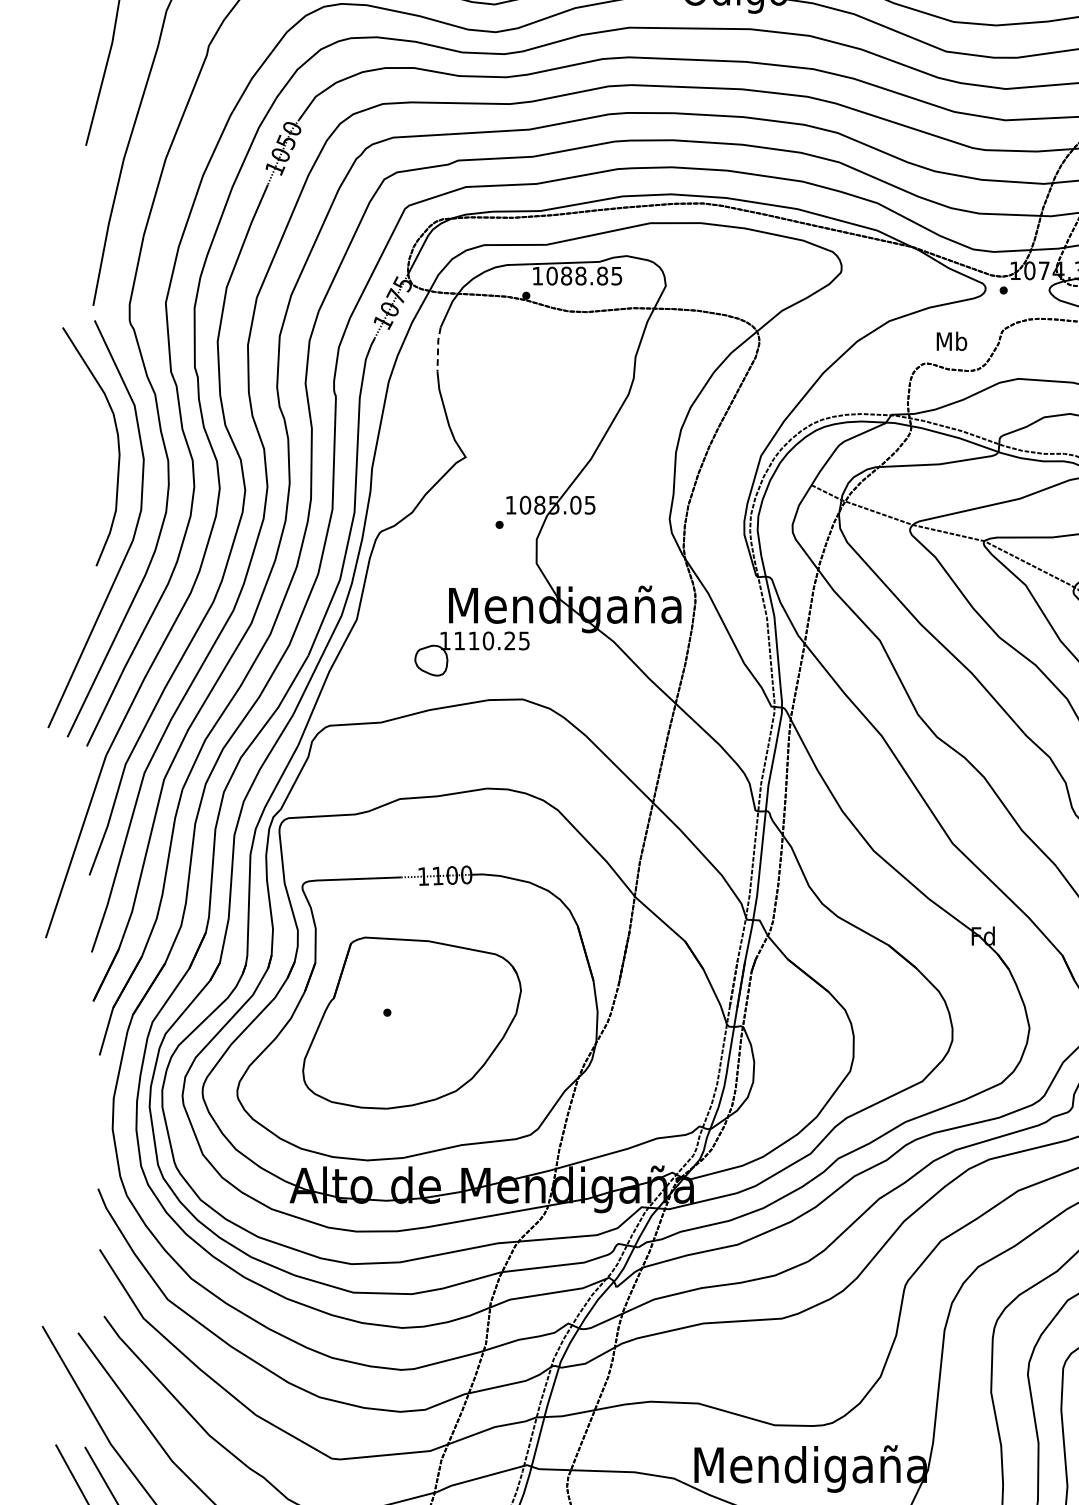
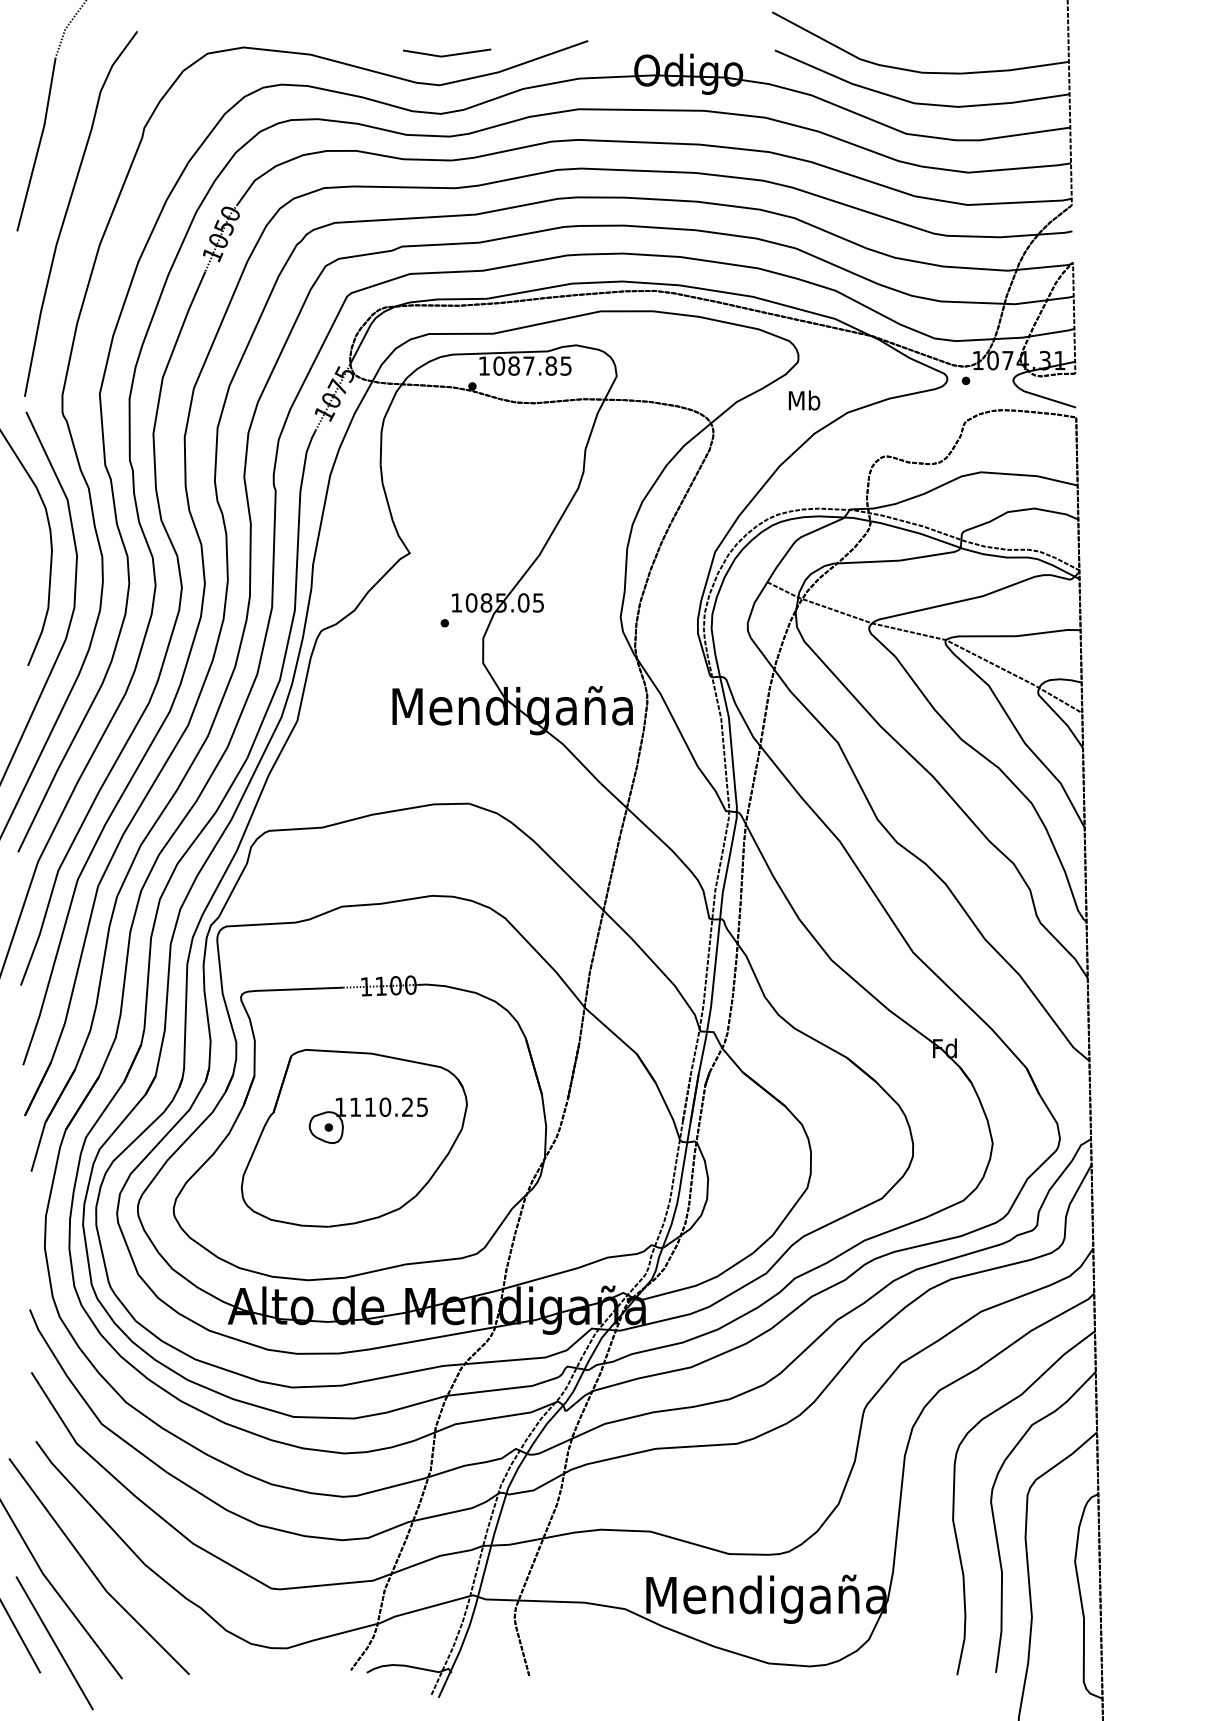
text: (580, 275) -> (528, 365), 1088.85 -> 1087.85
text: (951, 341) -> (804, 400), moved
line: (438, 349) -> (381, 441), dashed -> solid
part: (471, 653) -> (367, 1120), moved

